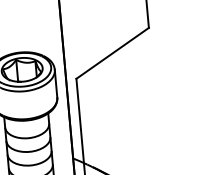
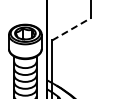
line: (114, 53) -> (72, 29), solid -> dashed

